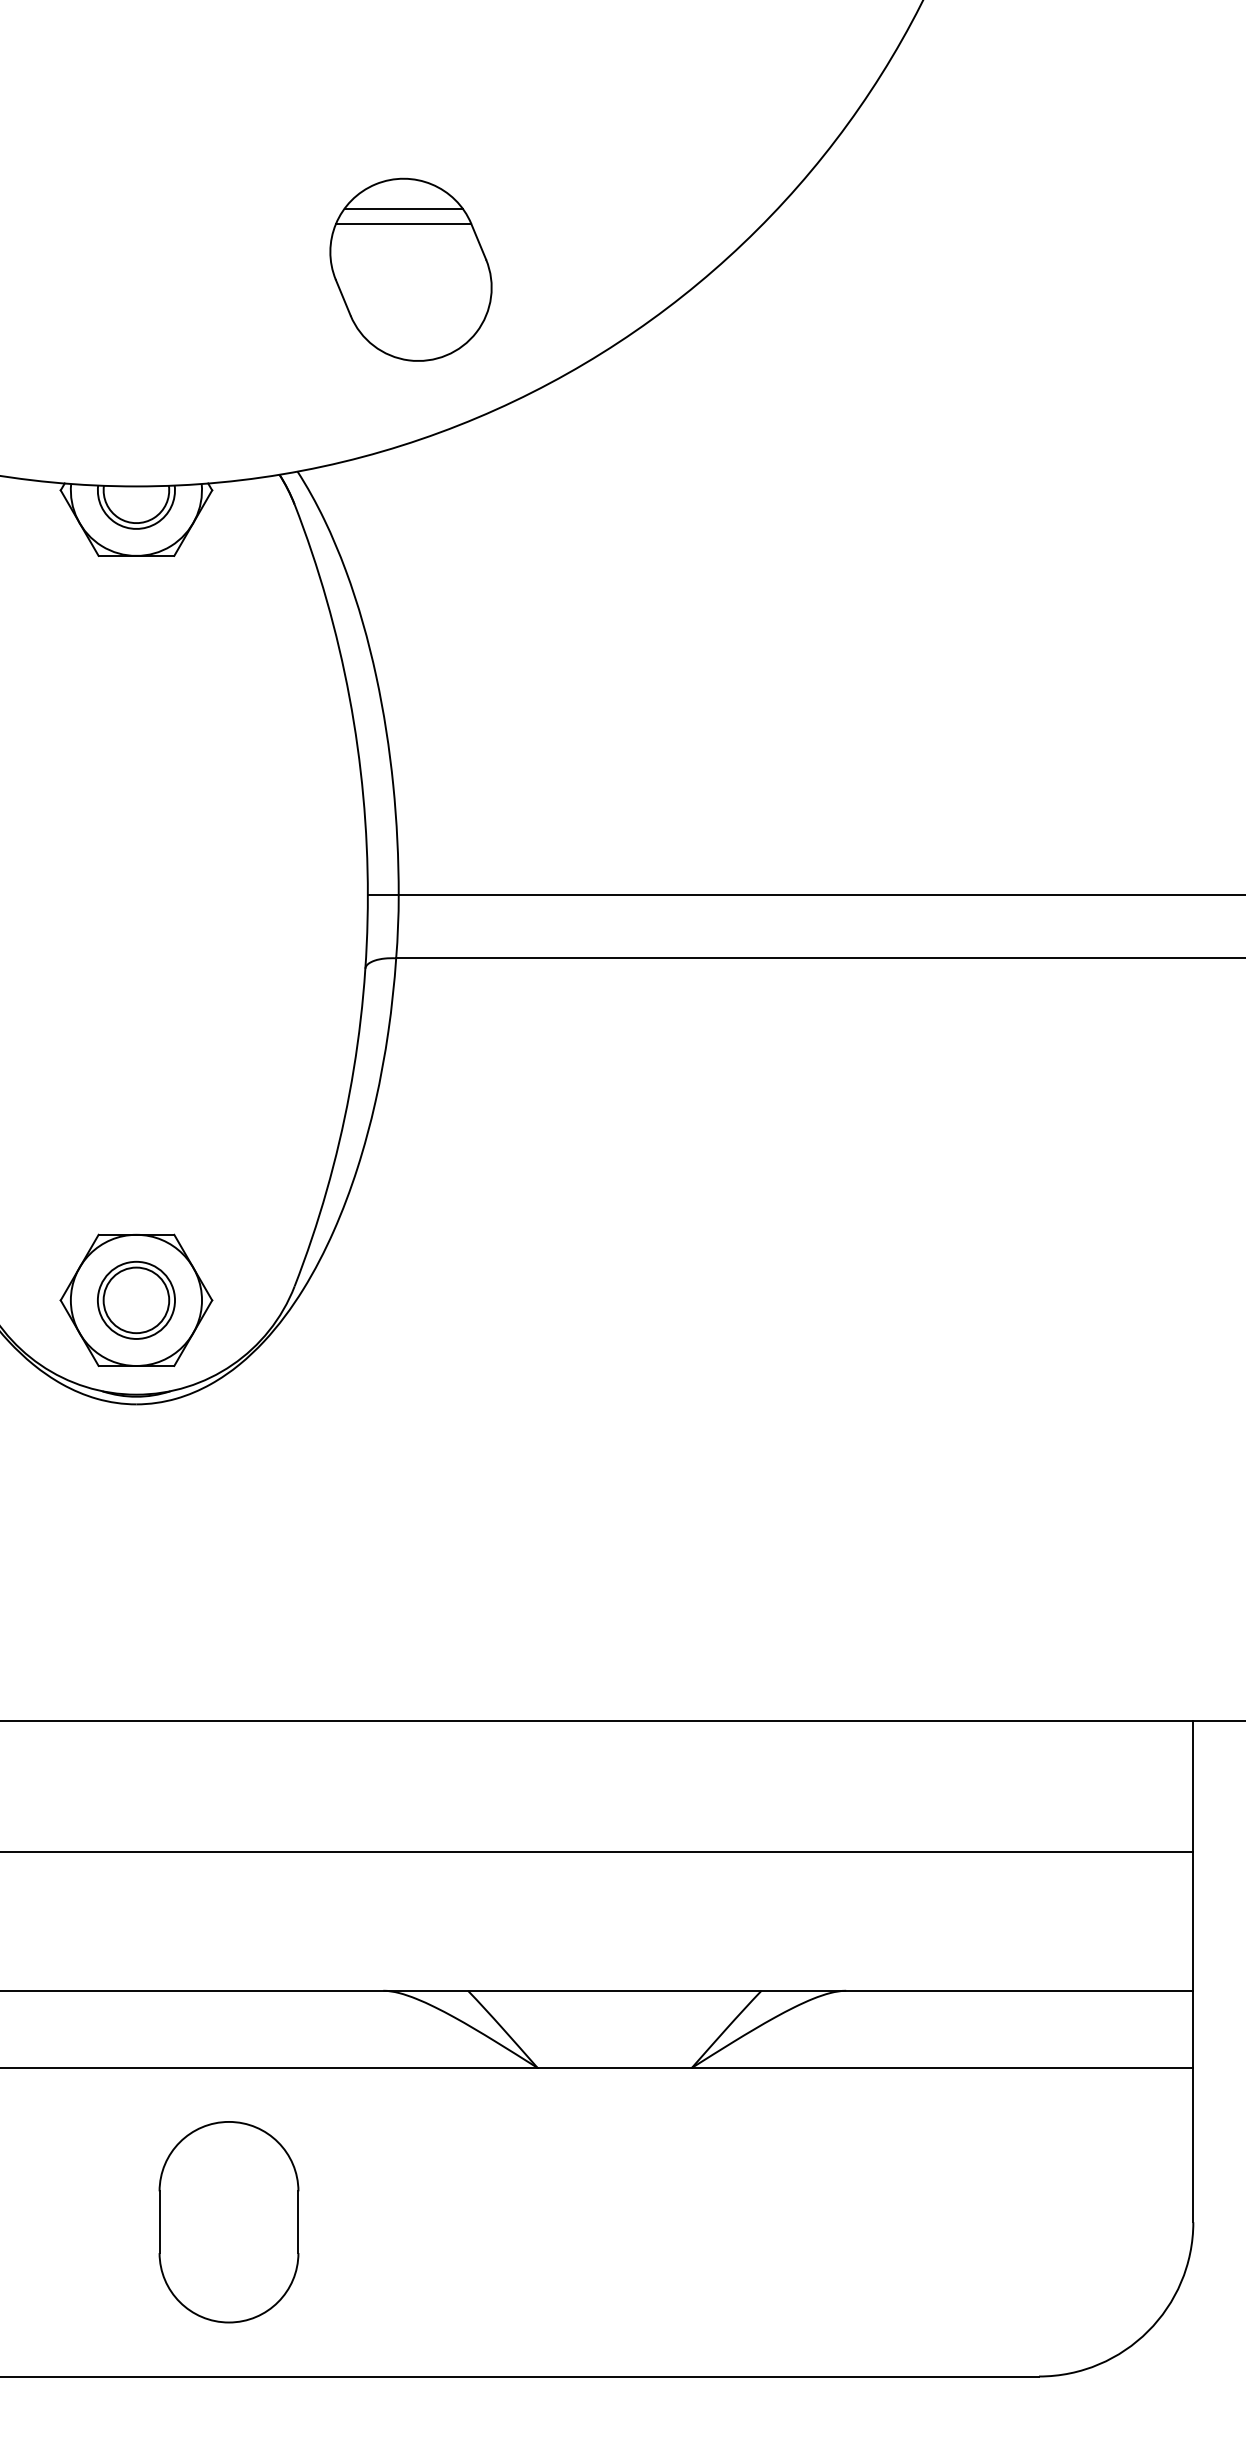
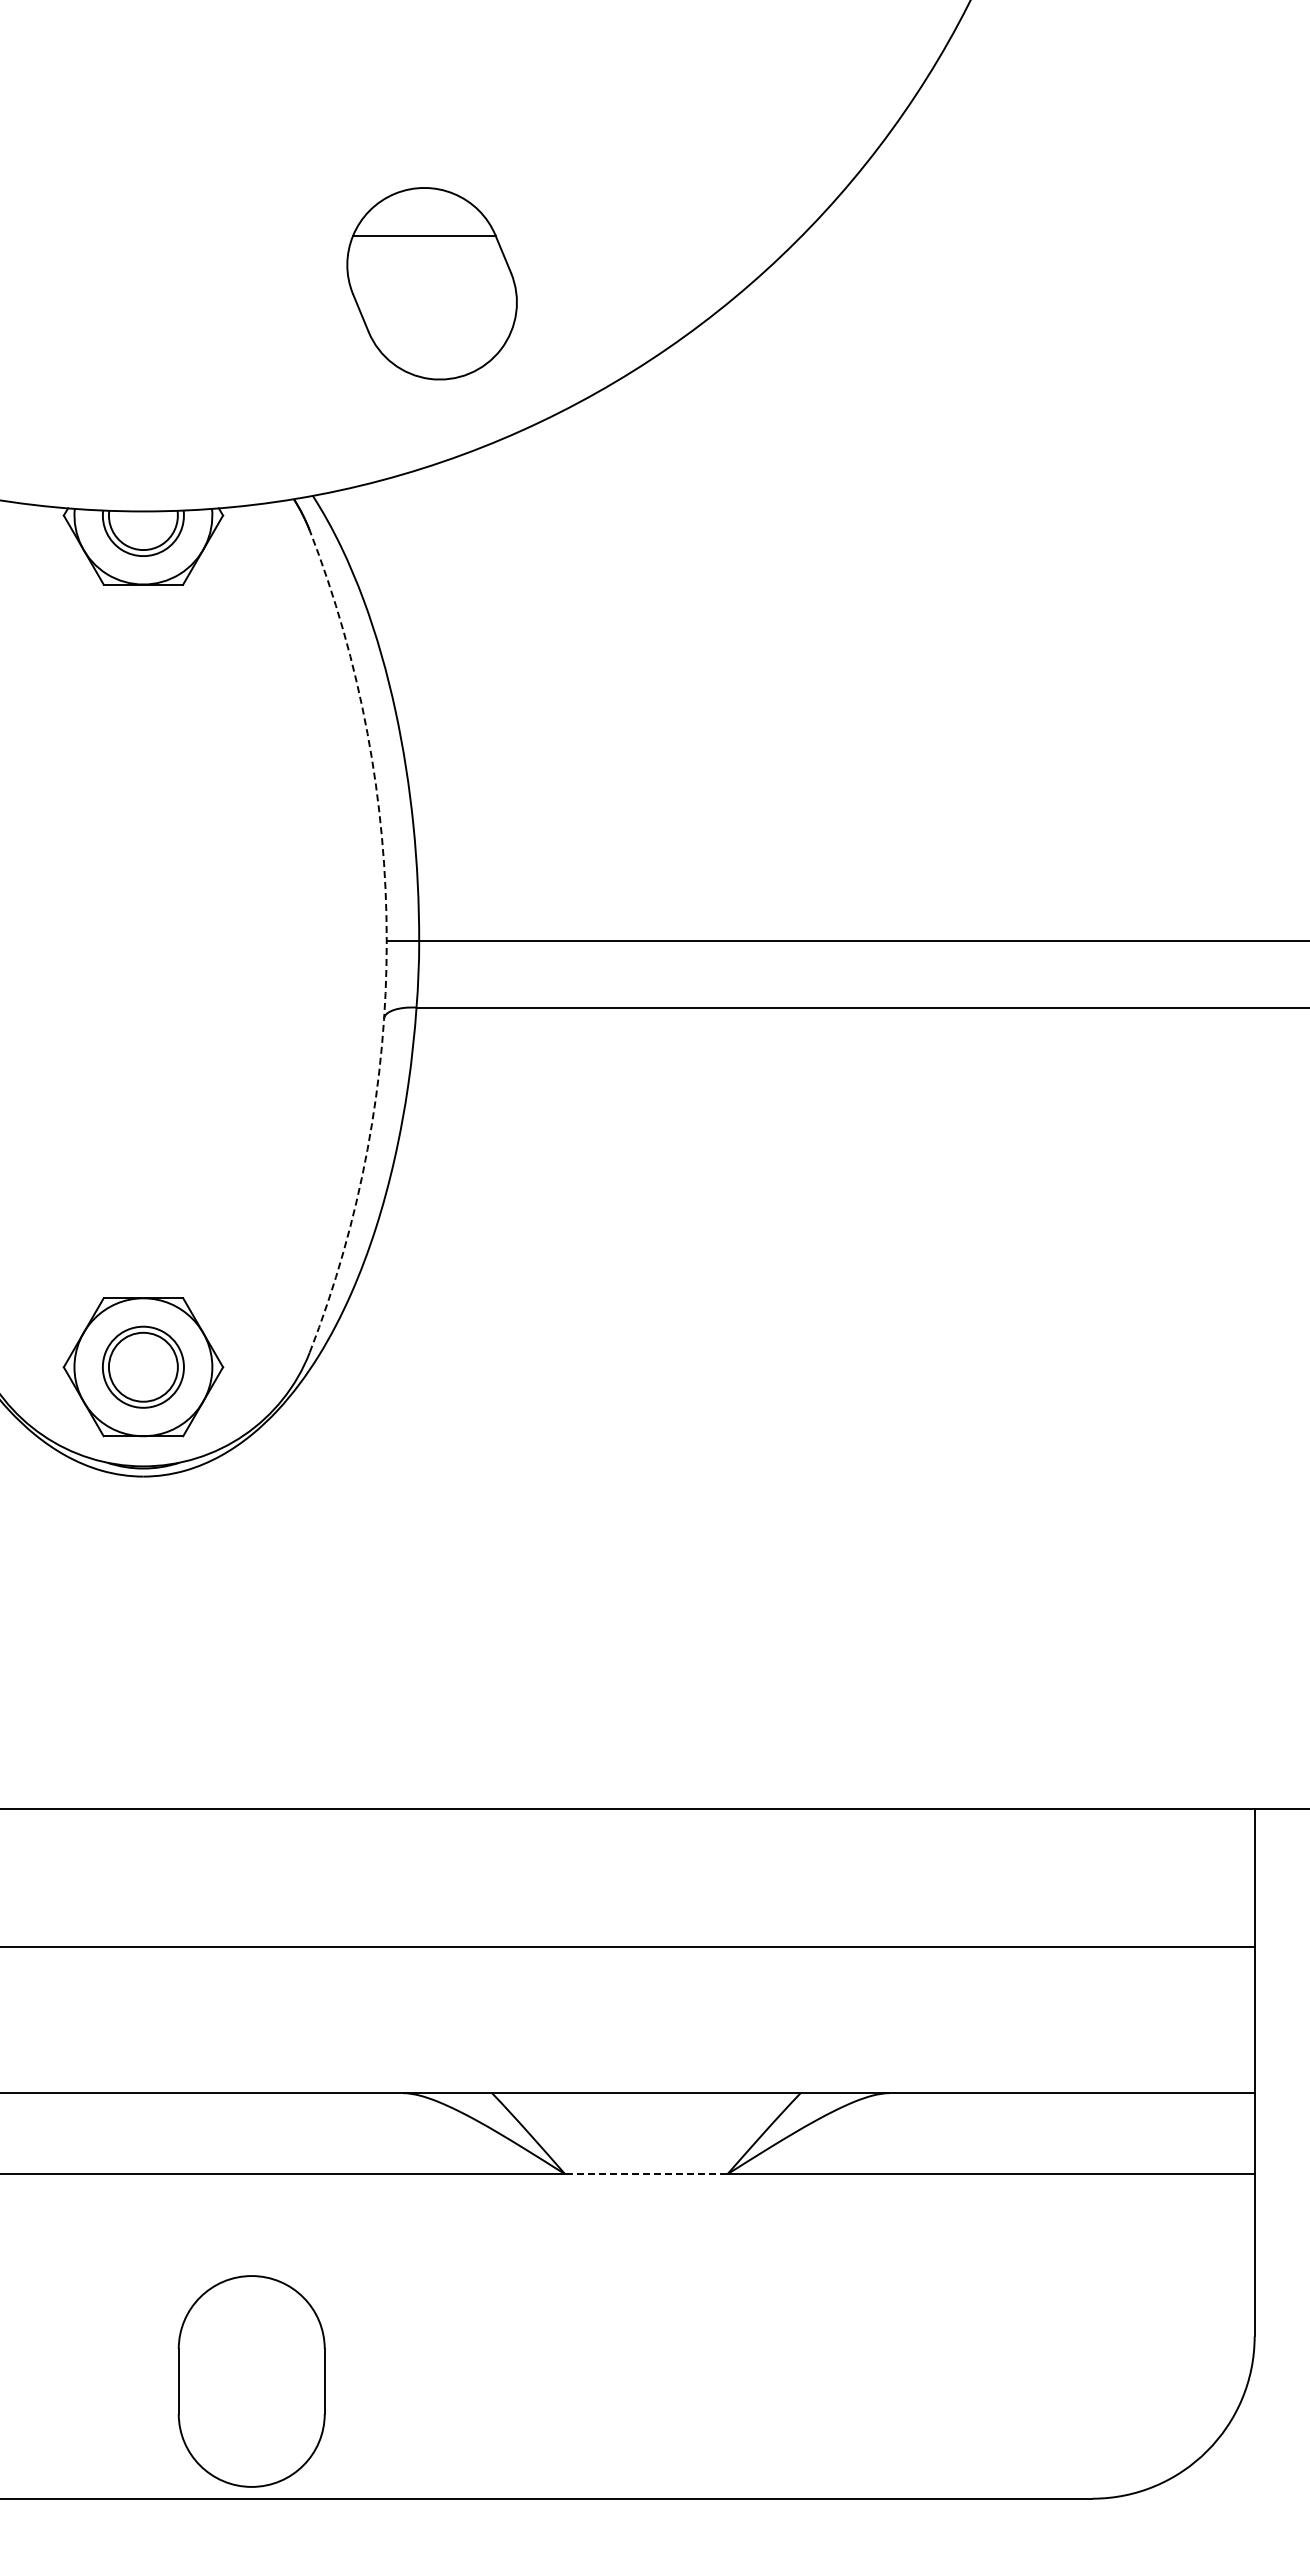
line: (403, 208) -> (424, 219), removed
arc: (367, 895) -> (386, 941), solid -> dashed
line: (613, 2068) -> (645, 2174), solid -> dashed
part: (228, 2222) -> (251, 2381), moved

